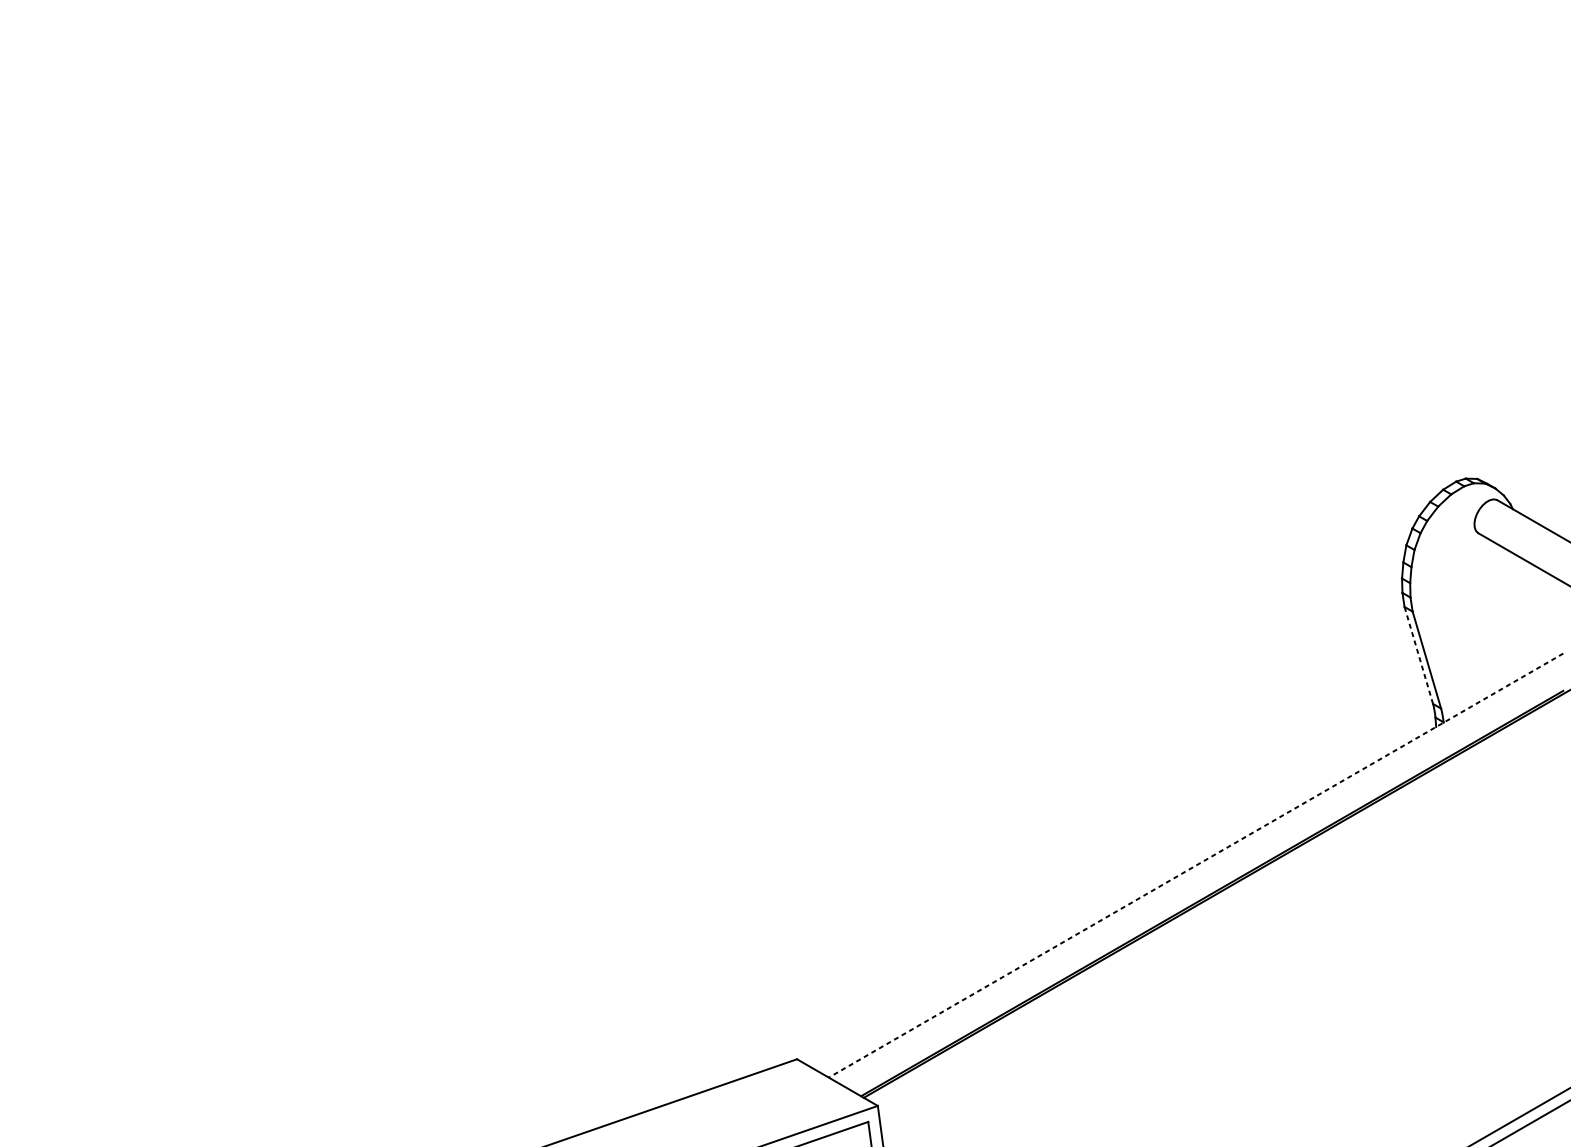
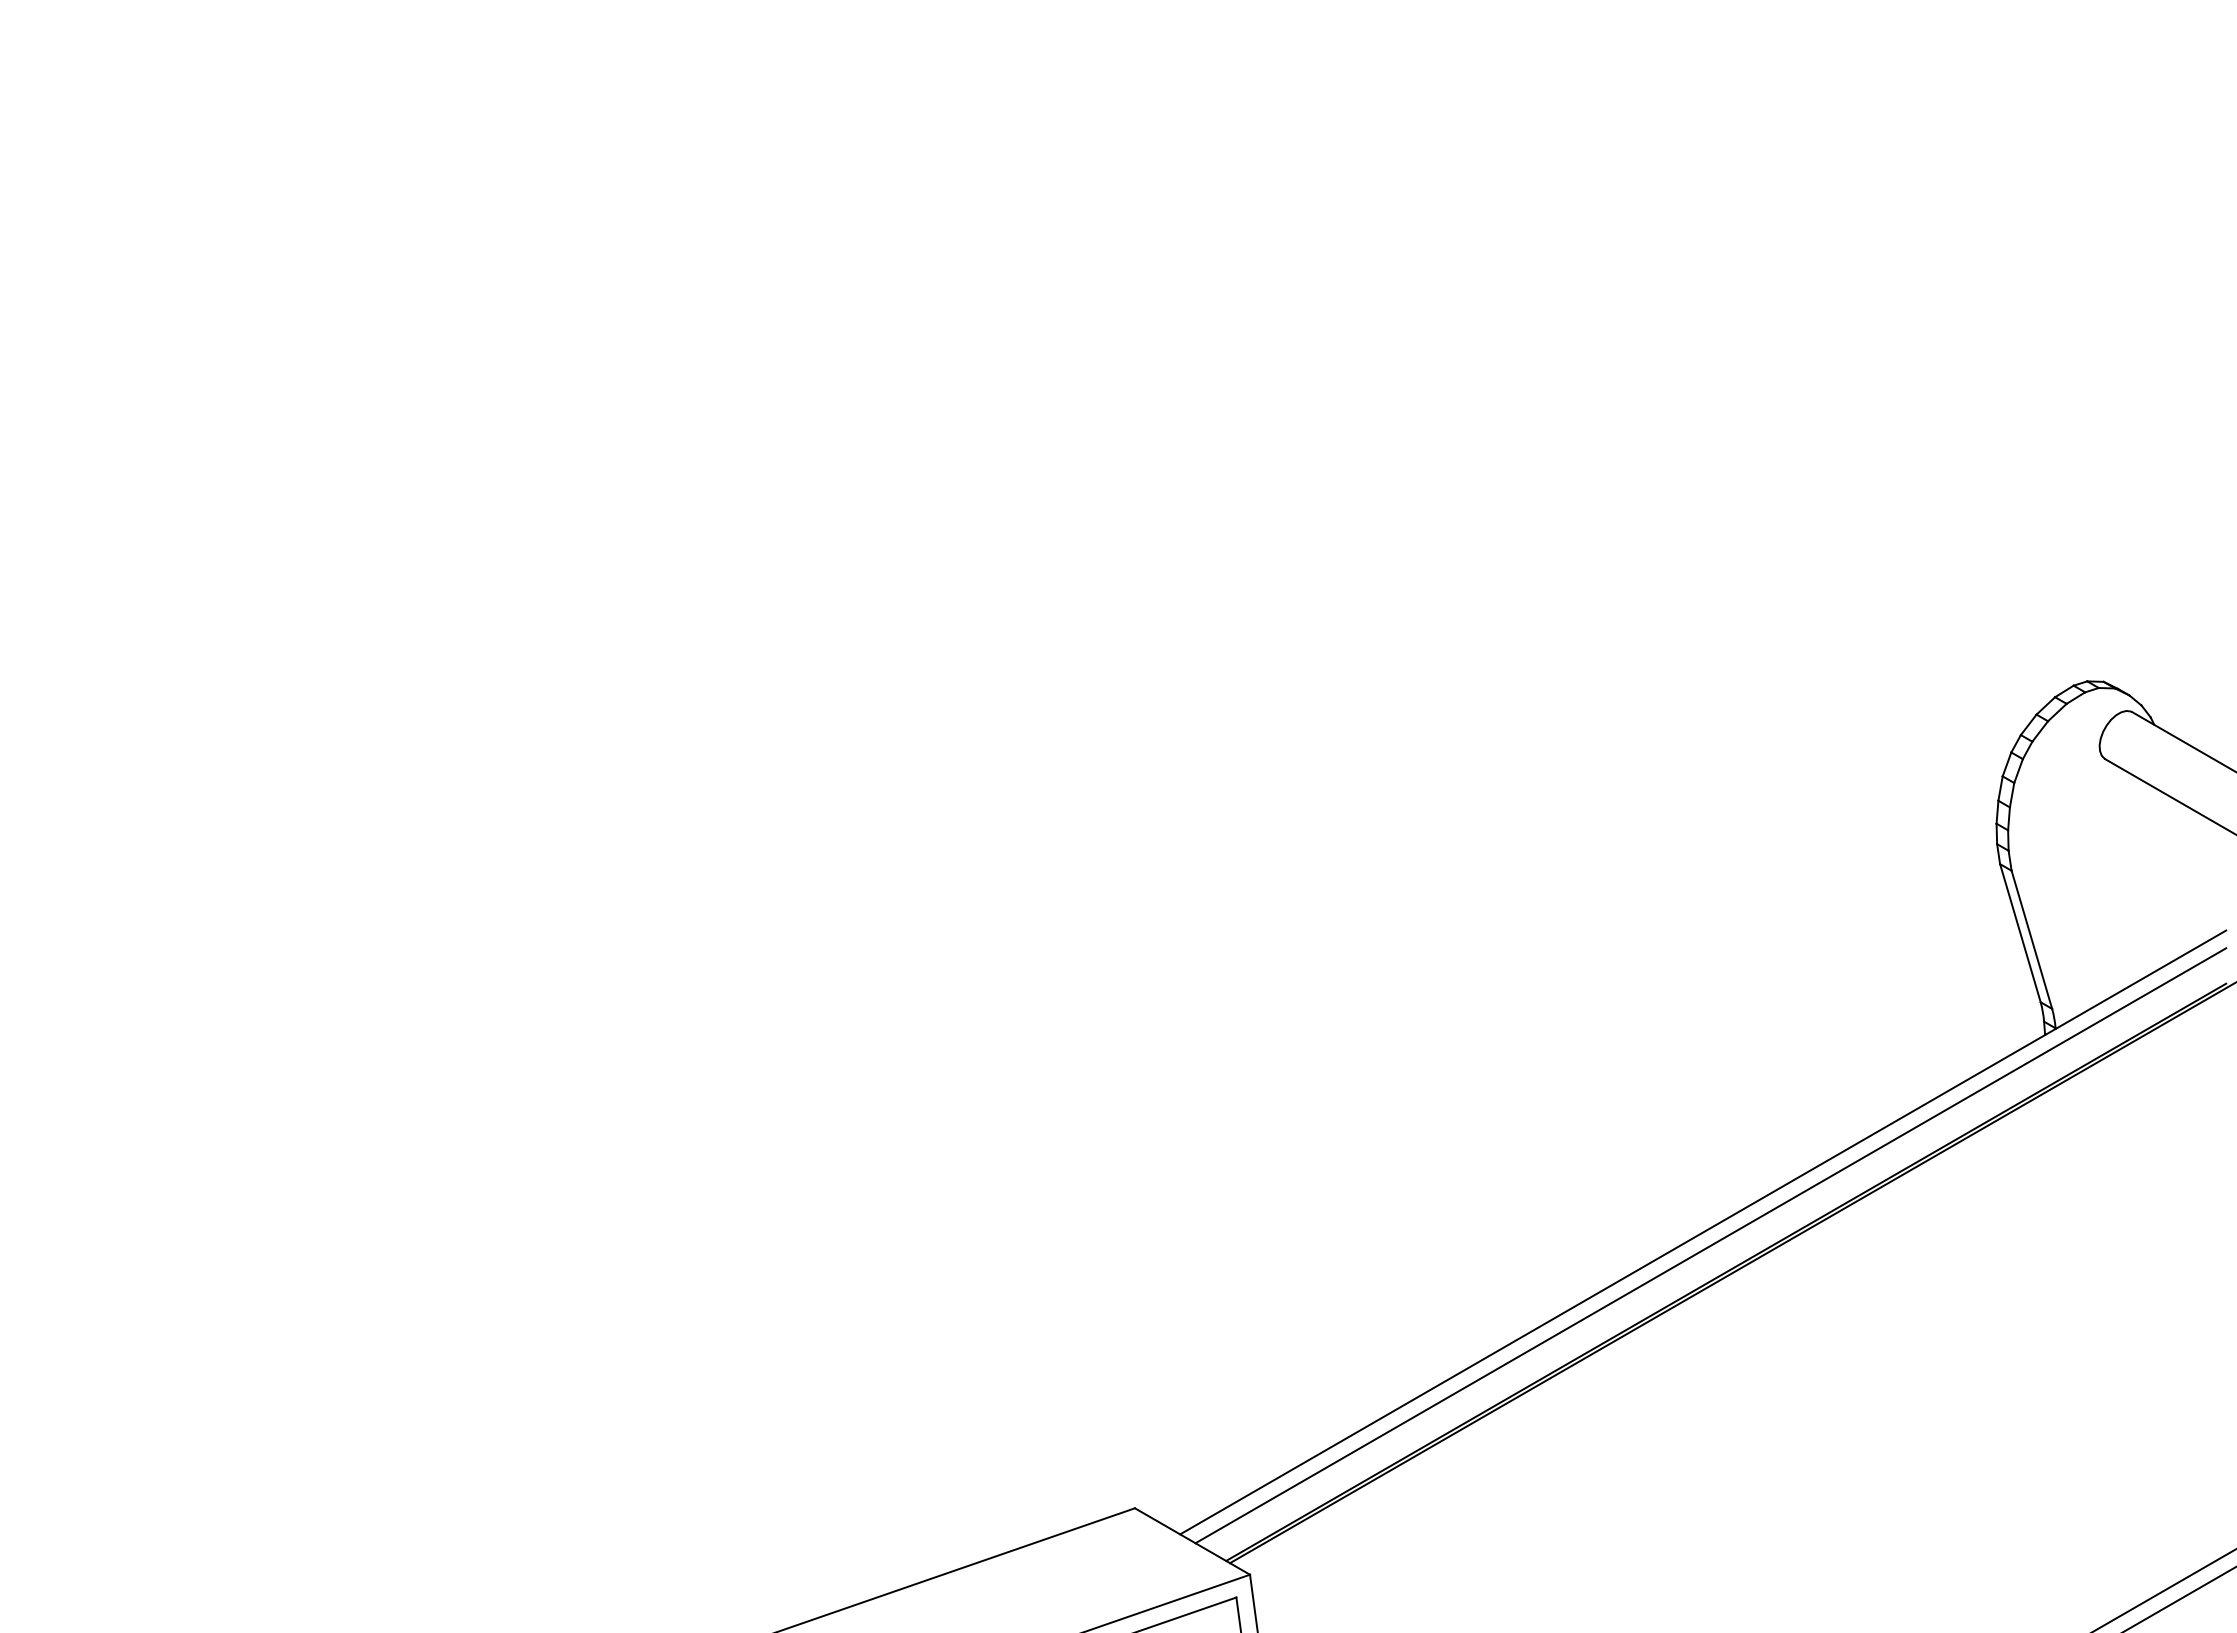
line: (1418, 655) -> (2020, 933), dashed -> solid
line: (1196, 865) -> (1703, 1232), dashed -> solid
line: (1201, 874) -> (1710, 1245), added

